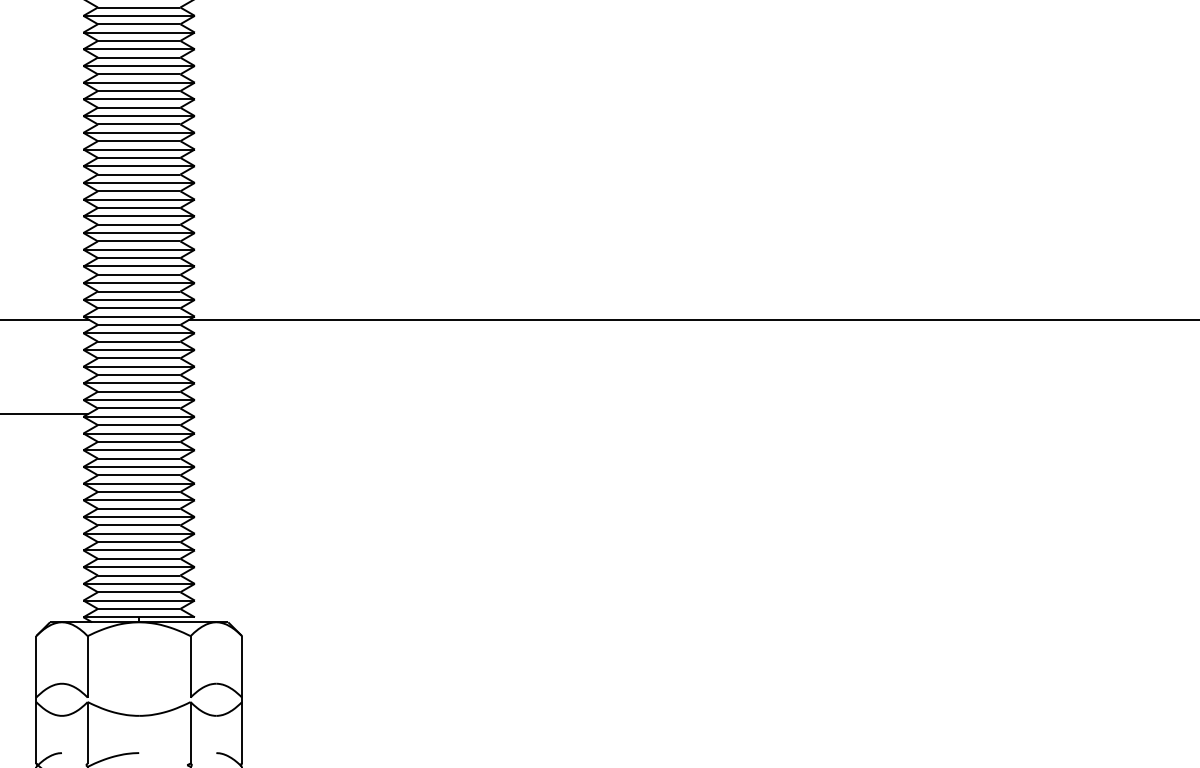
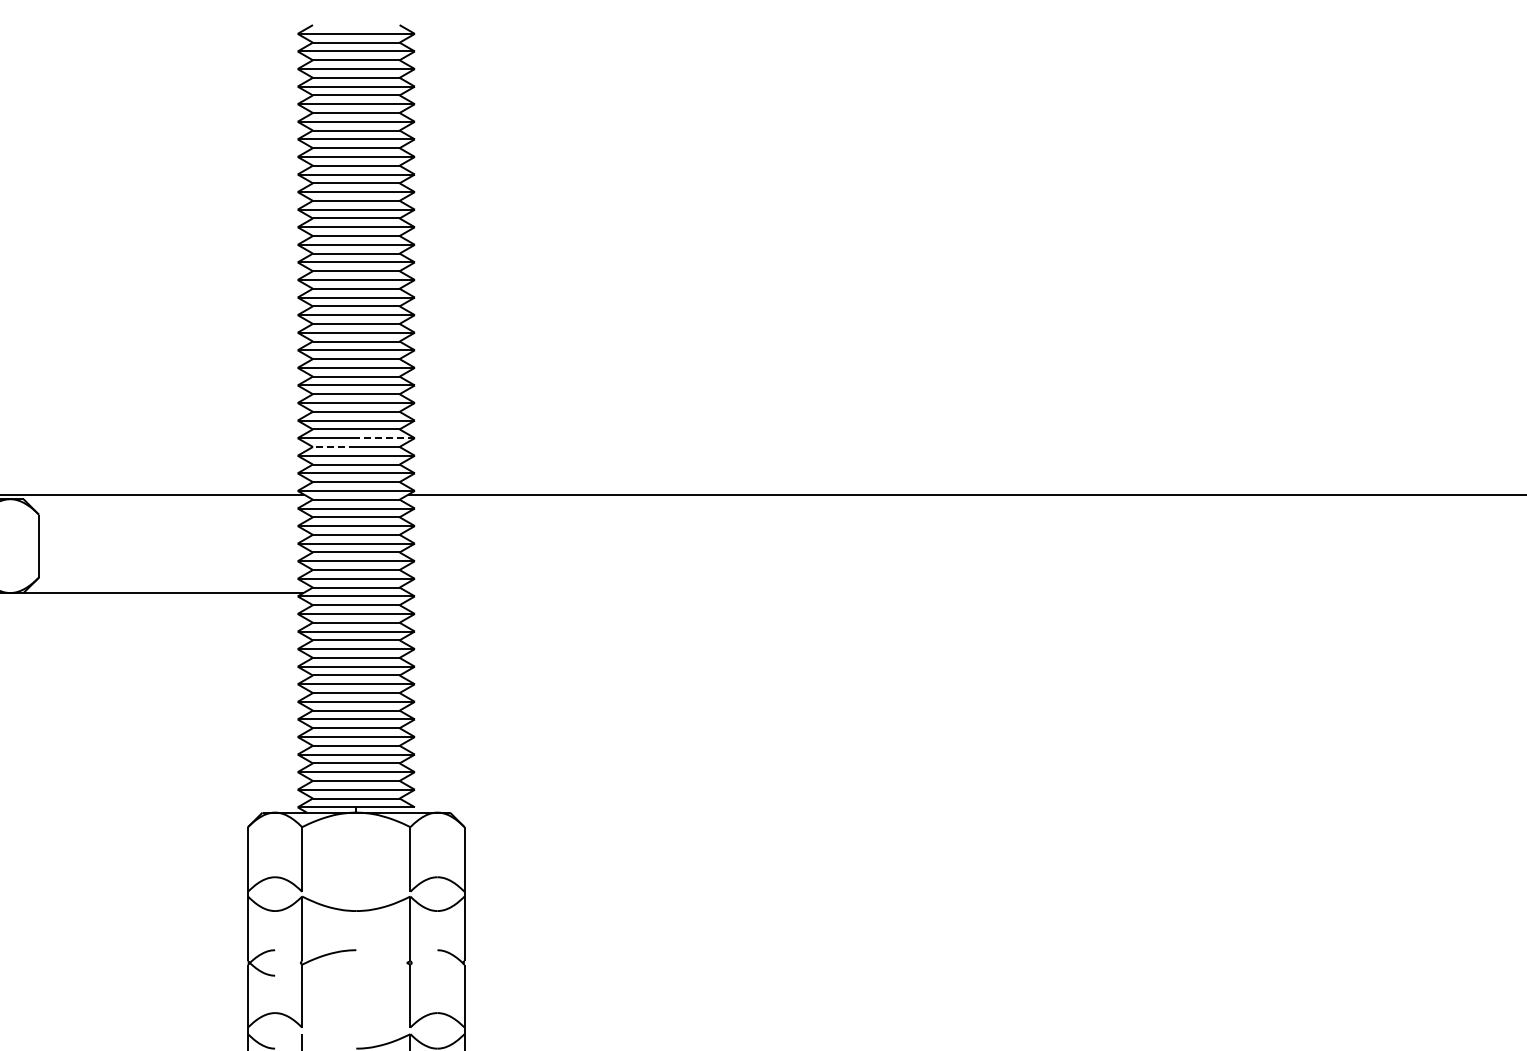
line: (166, 266) -> (385, 438), solid -> dashed
line: (118, 274) -> (334, 446), solid -> dashed

